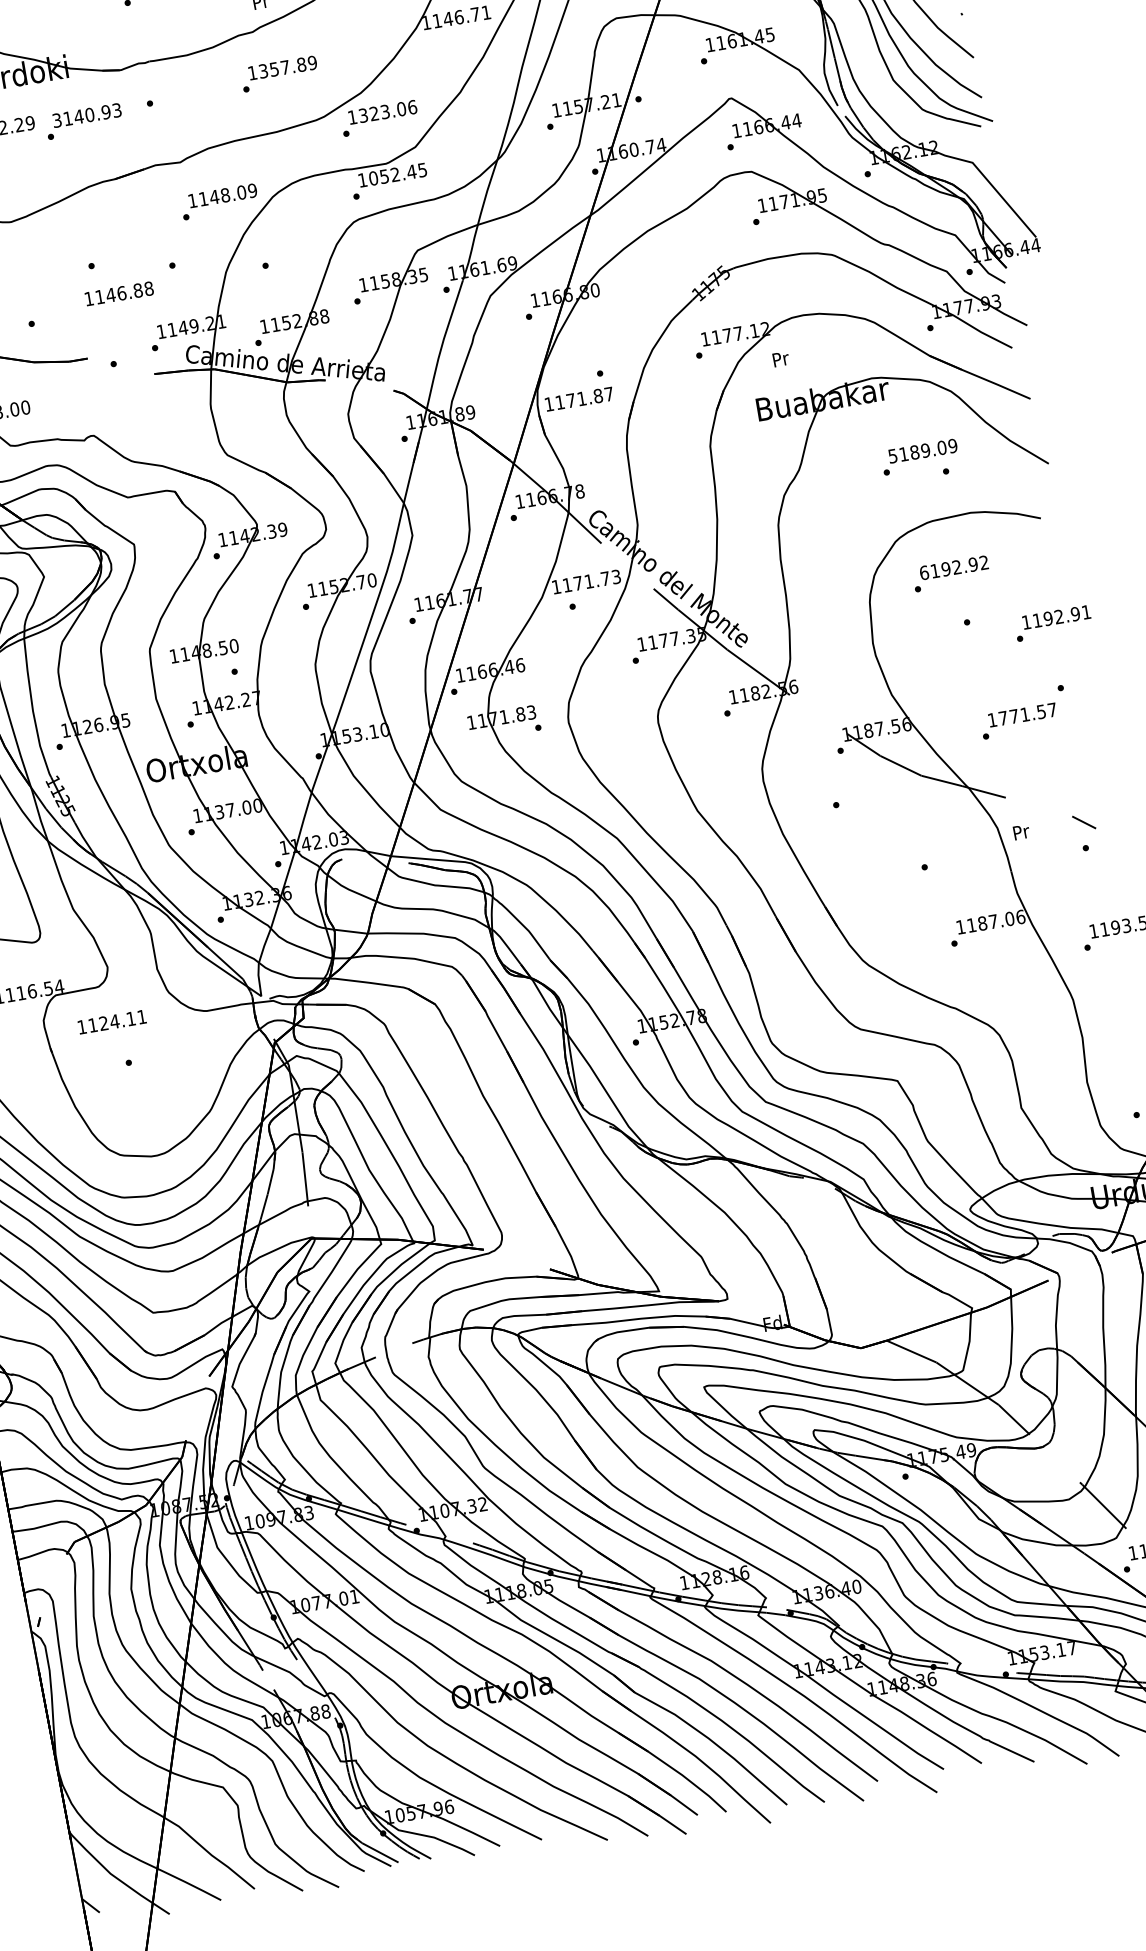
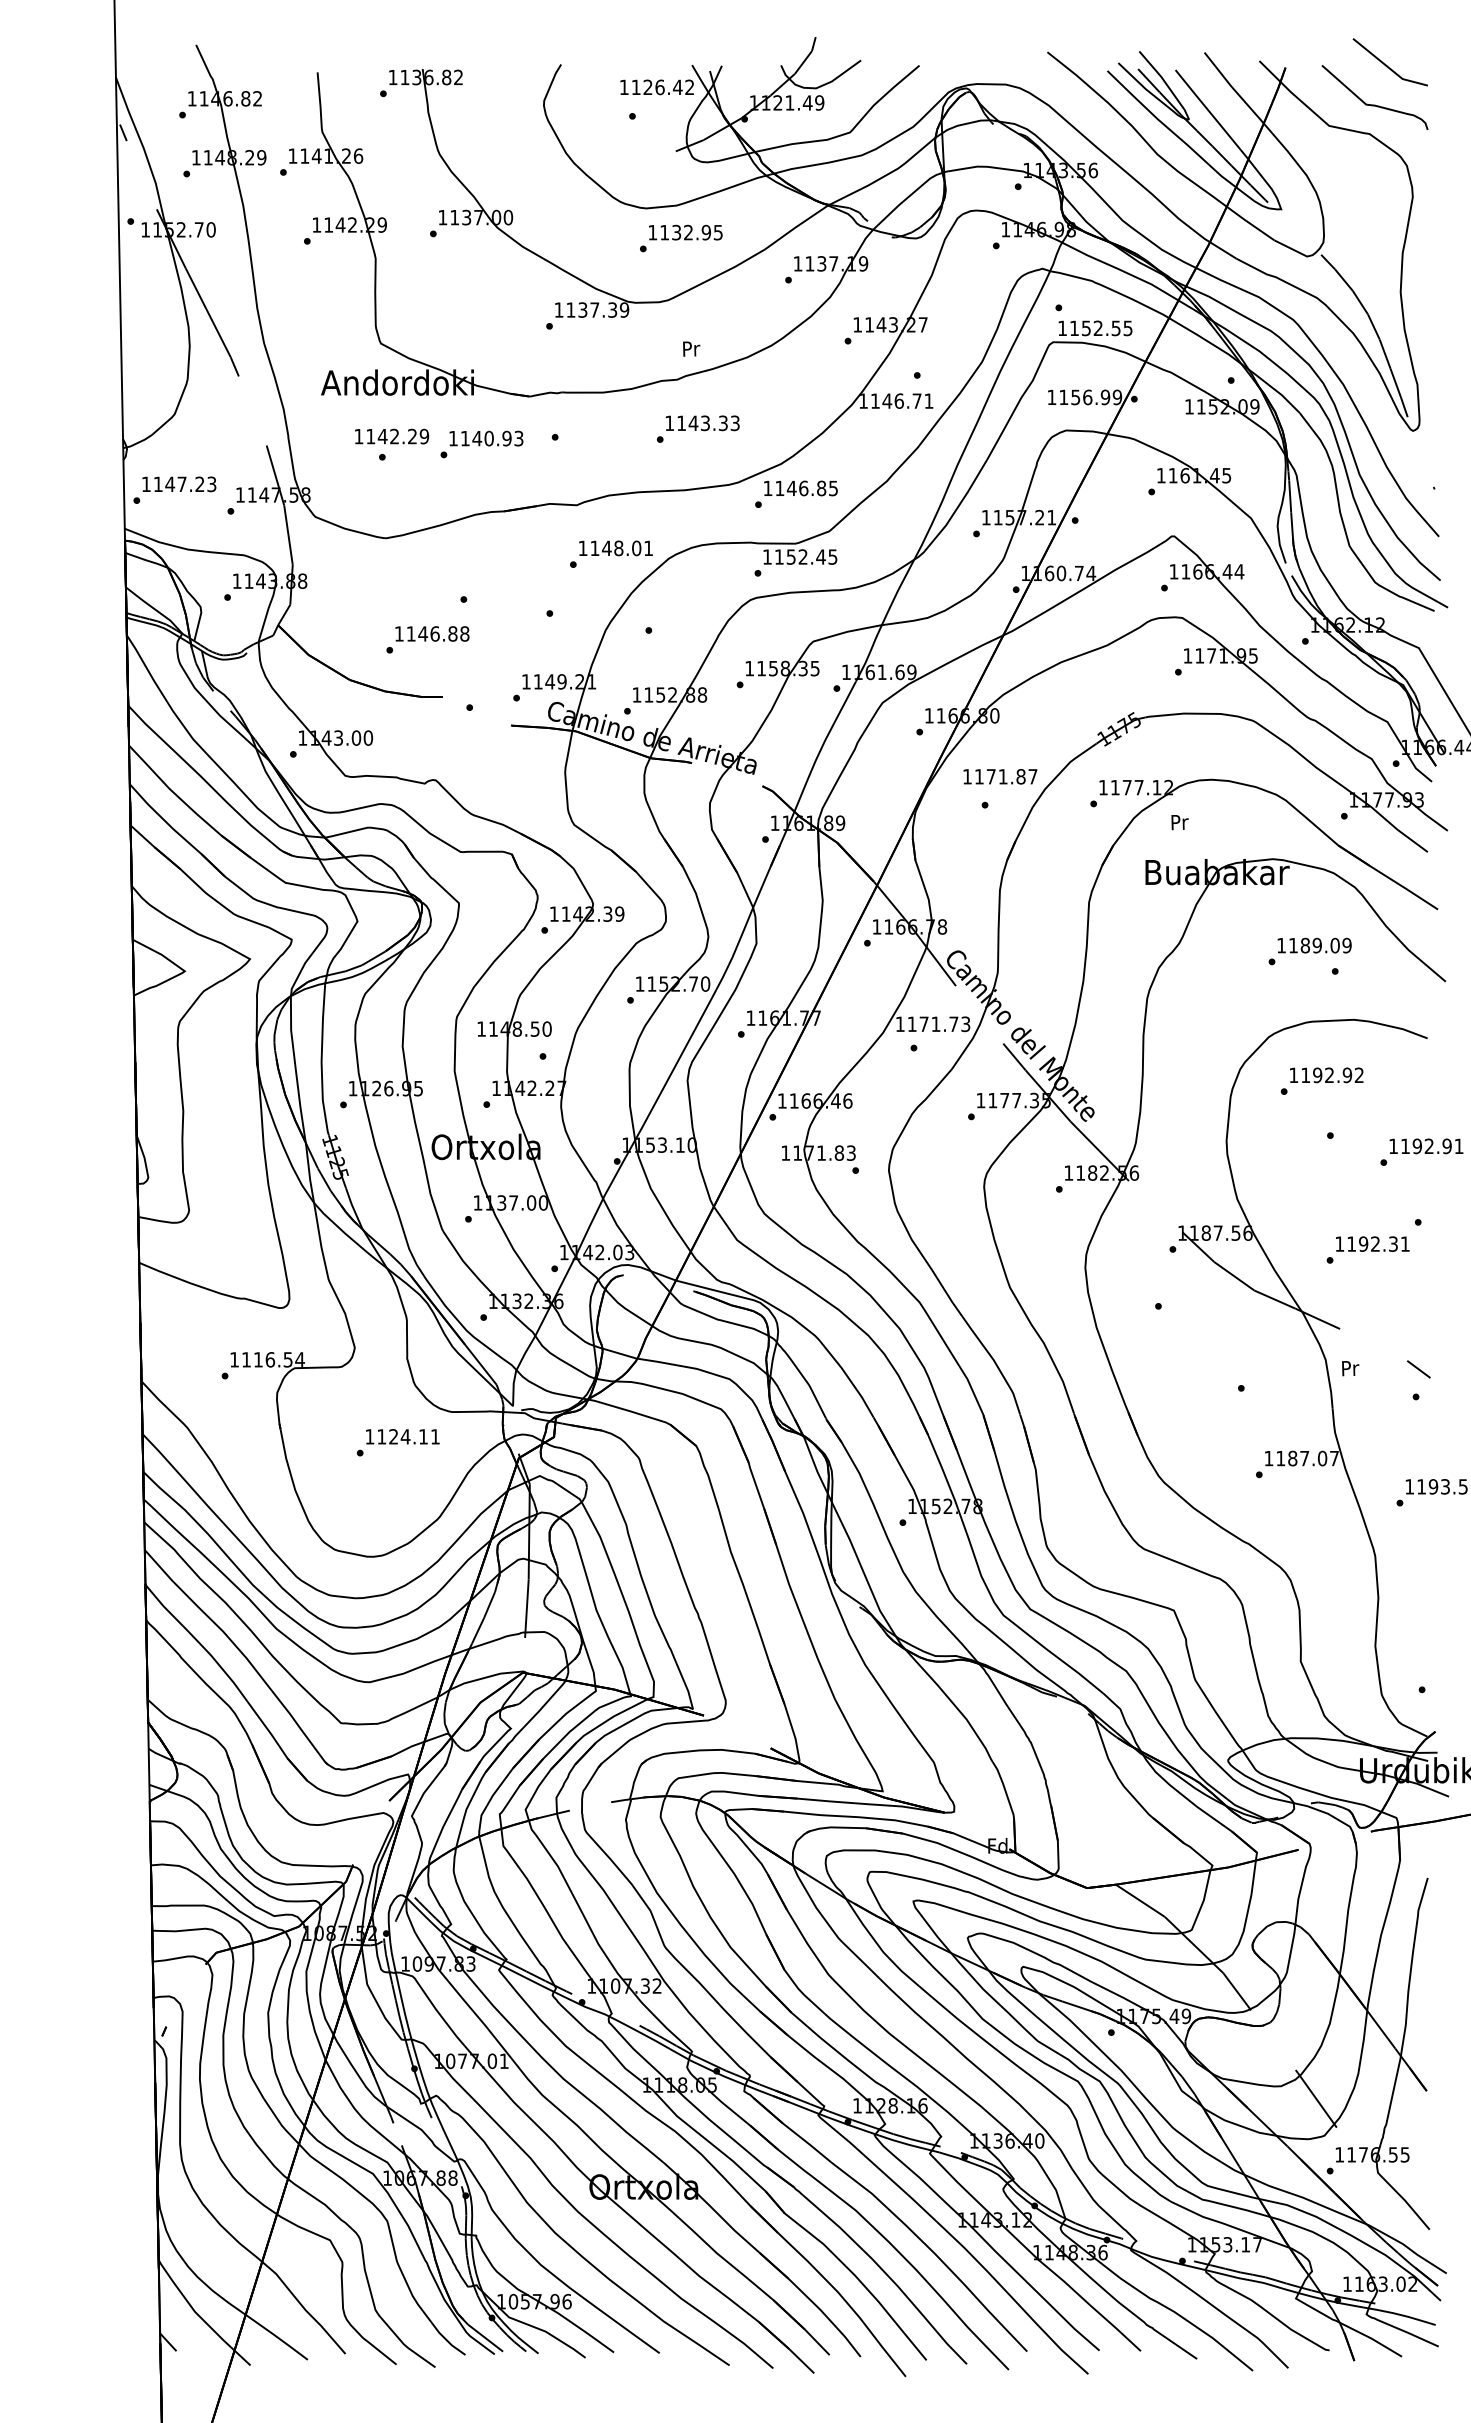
text: (288, 67) -> (708, 423), 1357.89 -> 1143.33
text: (387, 111) -> (806, 488), 1323.06 -> 1146.85
text: (57, 120) -> (453, 438), 3140.93 -> 1140.93
text: (373, 177) -> (779, 556), 1052.45 -> 1152.45
text: (252, 190) -> (648, 548), 1148.09 -> 1148.01
text: (119, 293) -> (432, 633), moved
text: (579, 398) -> (1000, 776), moved
text: (892, 456) -> (1281, 945), 5189.09 -> 1189.09
text: (924, 573) -> (1293, 1075), 6192.92 -> 1192.92
text: (1027, 713) -> (1378, 1243), 1771.57 -> 1192.31
text: (1020, 917) -> (1334, 1458), 1187.06 -> 1187.07
text: (111, 1021) -> (402, 1436), moved

